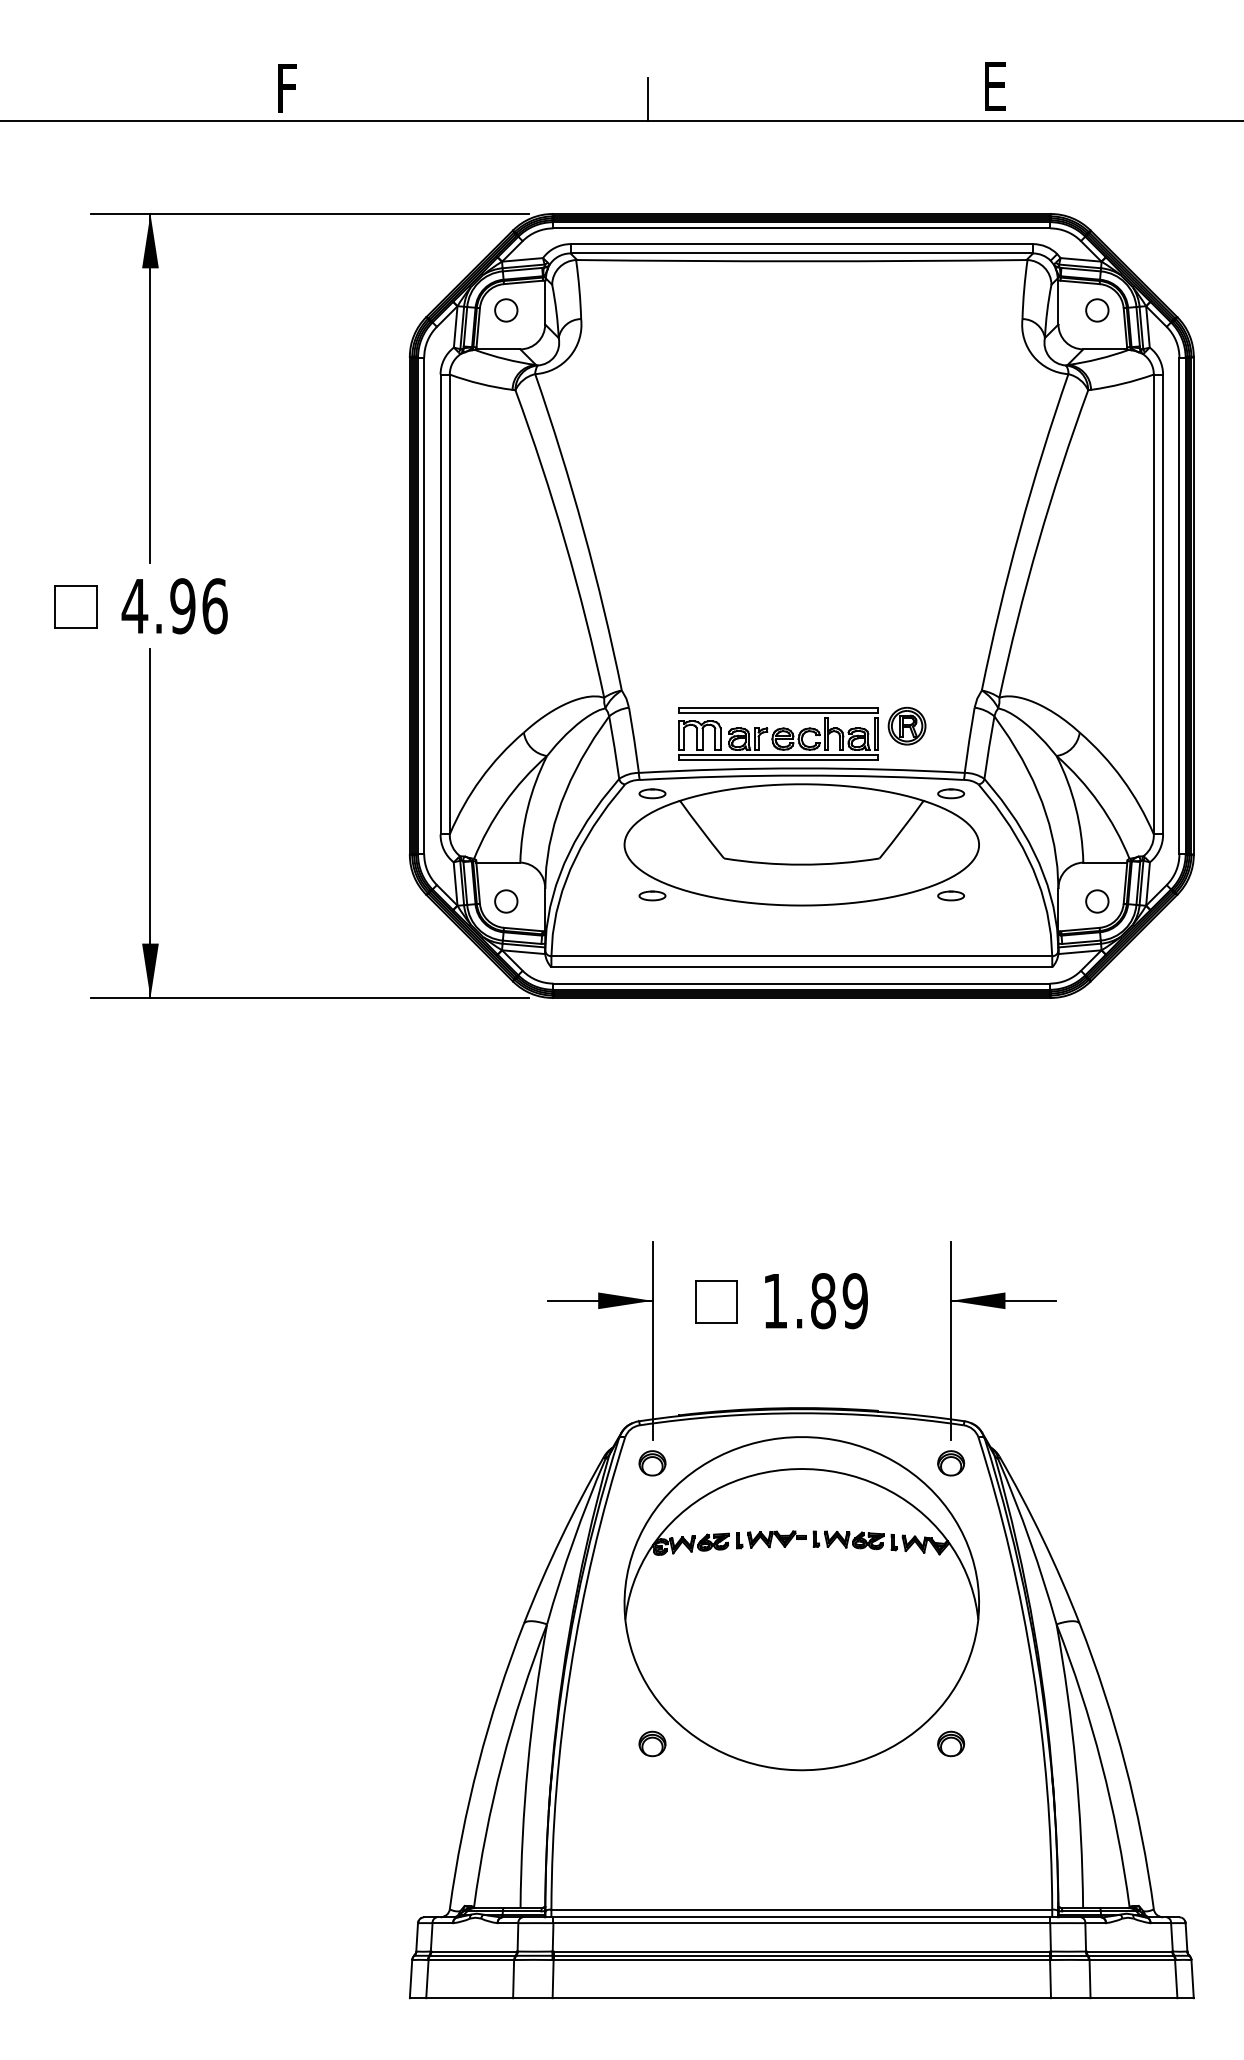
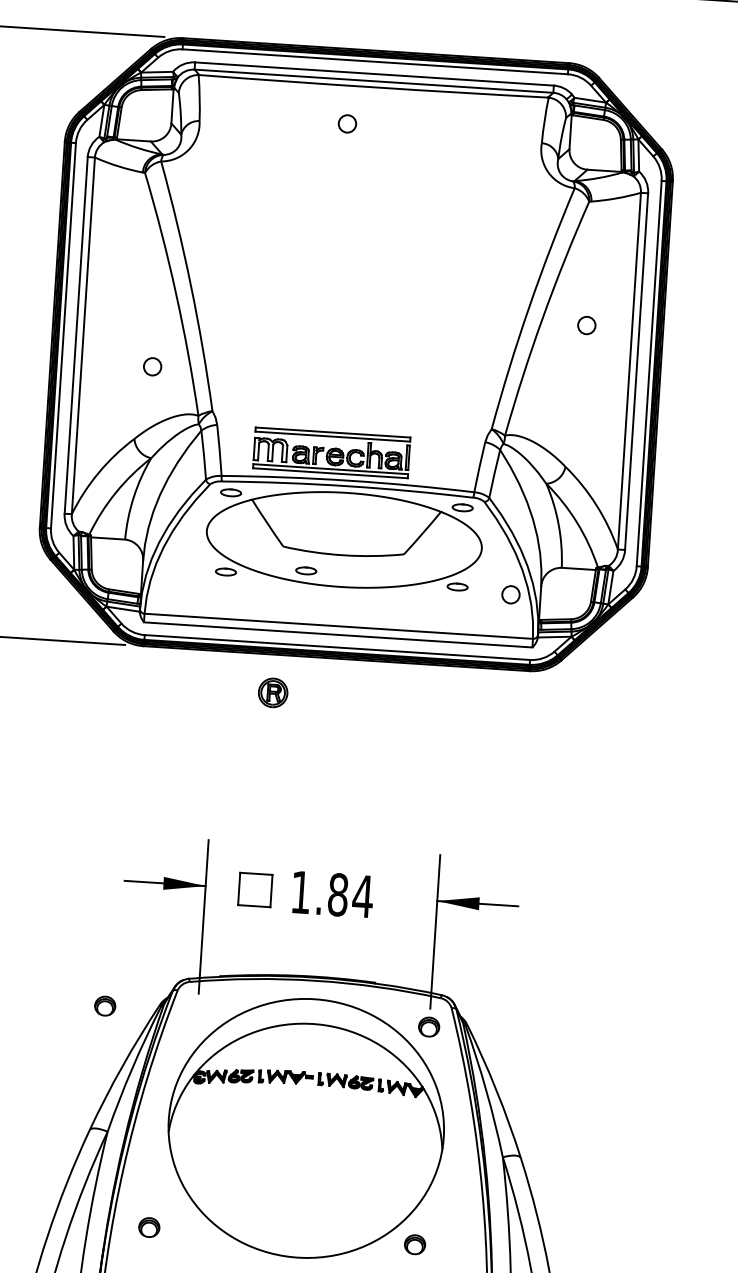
circle: (506, 310) -> (347, 123), moved
circle: (1097, 310) -> (586, 325), moved
part: (906, 725) -> (272, 692), moved
part: (755, 887) -> (306, 570), added
circle: (506, 901) -> (152, 366), moved
circle: (1097, 901) -> (511, 594), moved
text: (855, 1301) -> (363, 896), 1.89 -> 1.84
part: (652, 1463) -> (105, 1006), moved
part: (652, 1743) -> (149, 1227), moved

